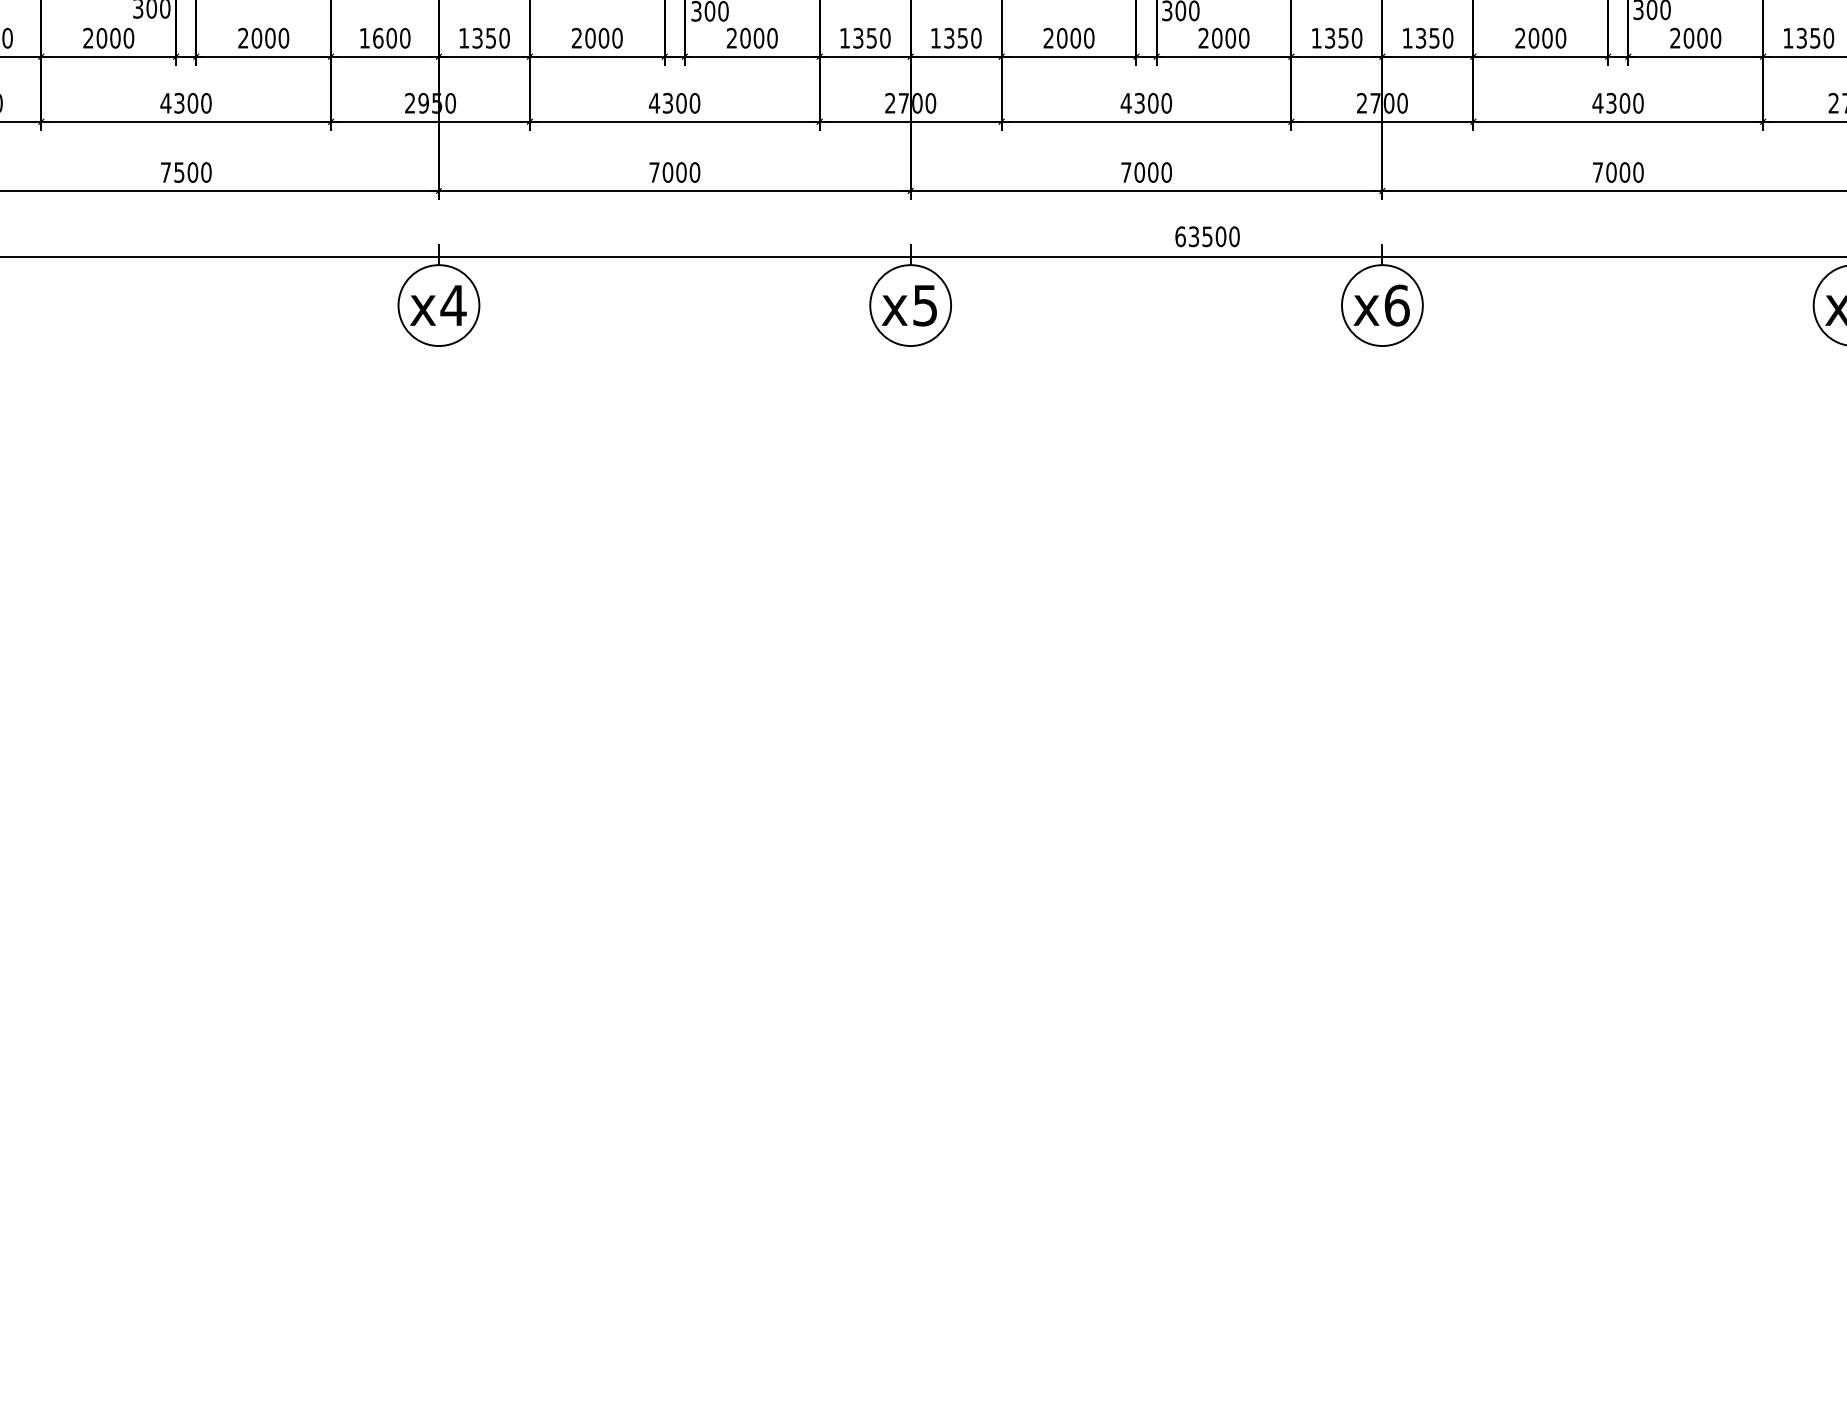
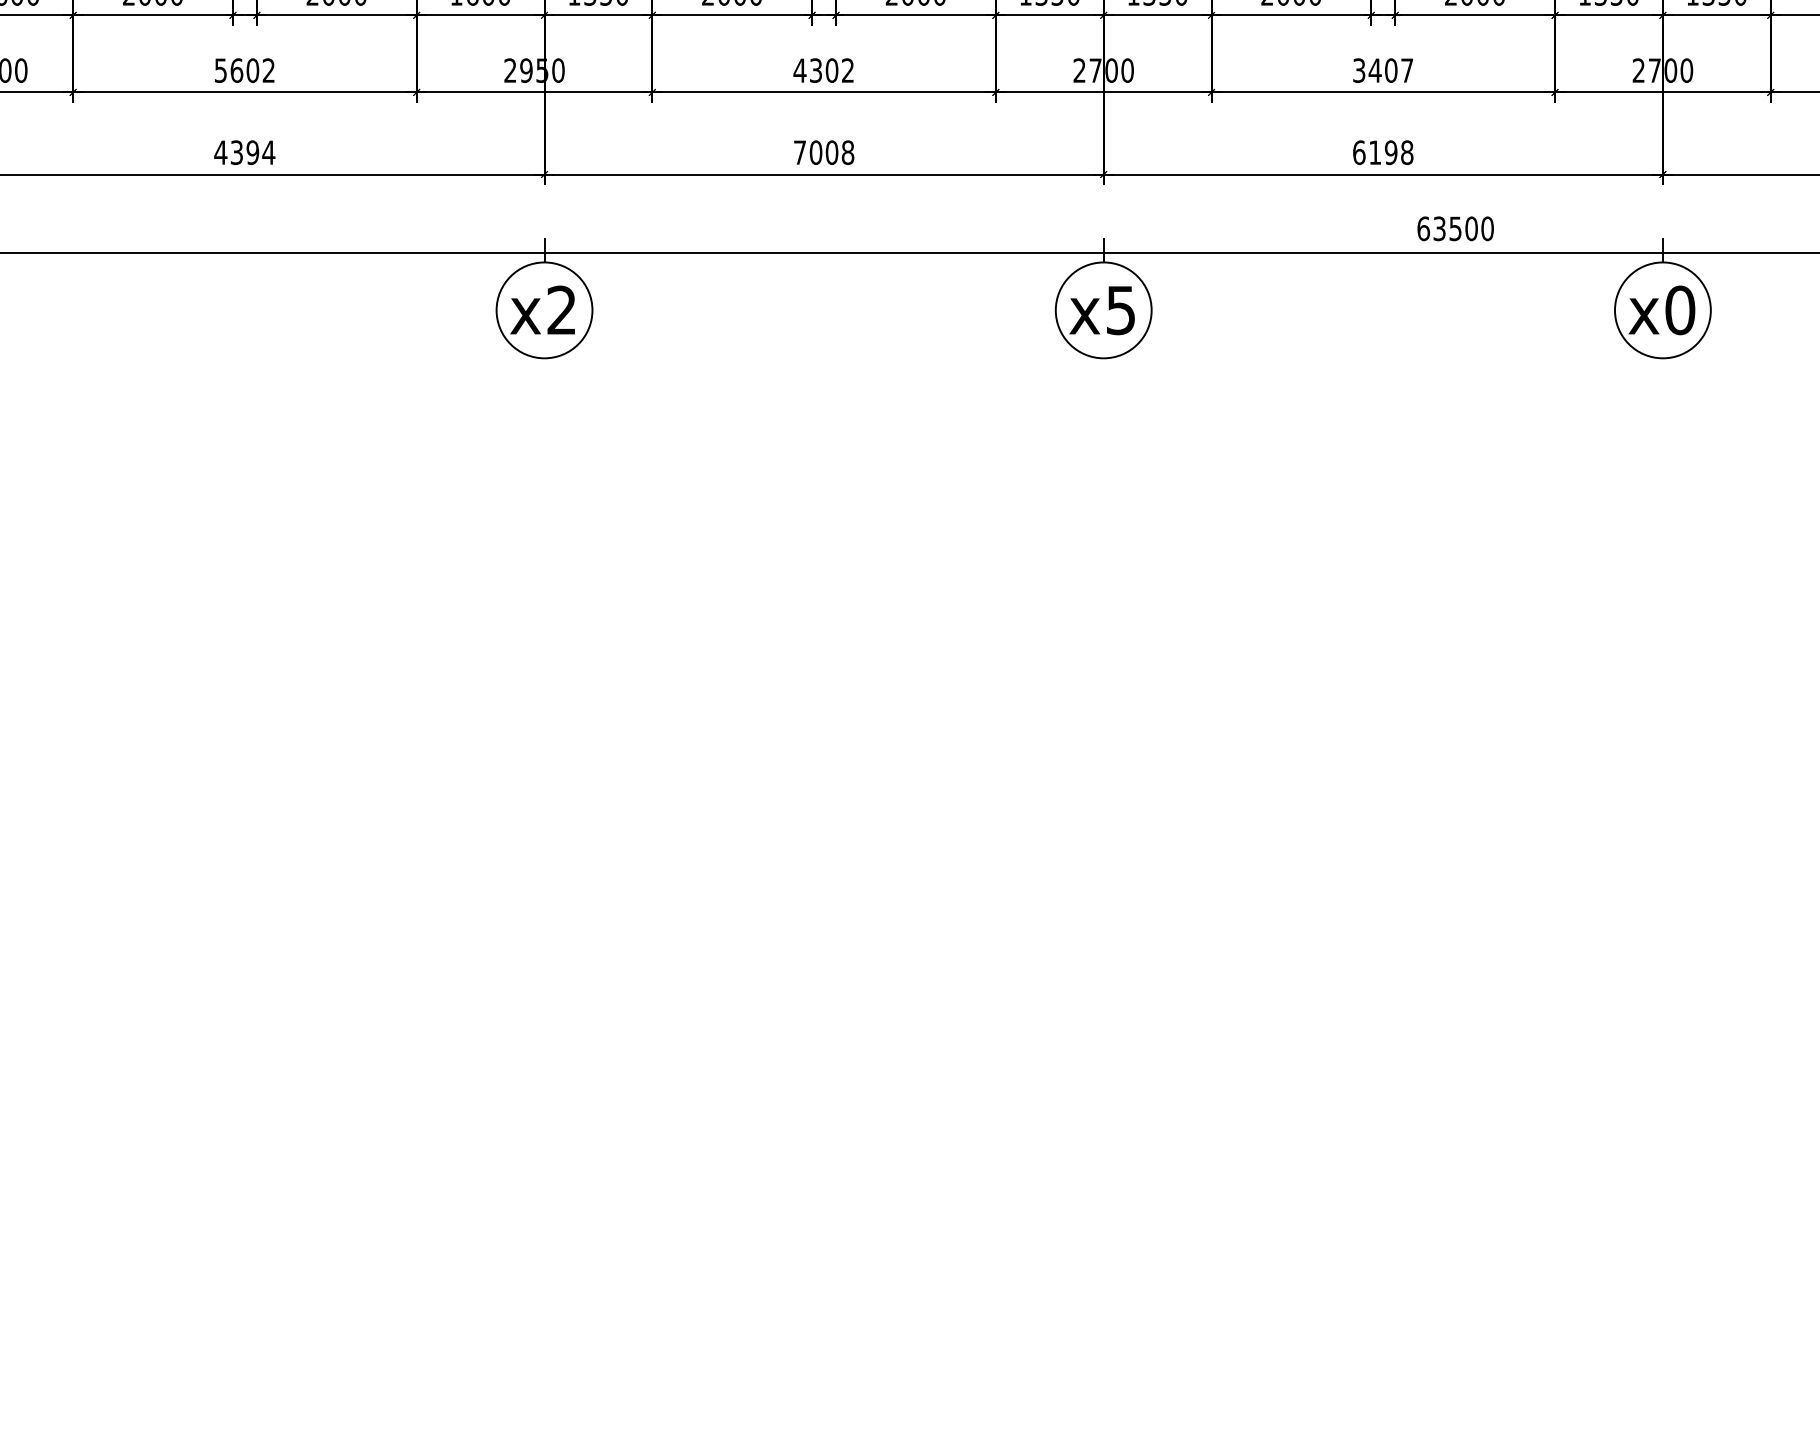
text: (185, 102) -> (244, 69), 4300 -> 5602
text: (1146, 102) -> (1383, 69), 4300 -> 3407
text: (694, 103) -> (847, 70), 4300 -> 4302
text: (185, 172) -> (244, 152), 7500 -> 4394
text: (694, 172) -> (847, 152), 7000 -> 7008
text: (1146, 172) -> (1383, 152), 7000 -> 6198
text: (453, 304) -> (561, 309), x4 -> x2
text: (1396, 305) -> (1679, 310), x6 -> x0

